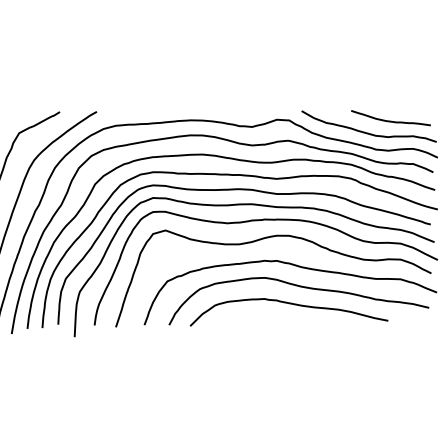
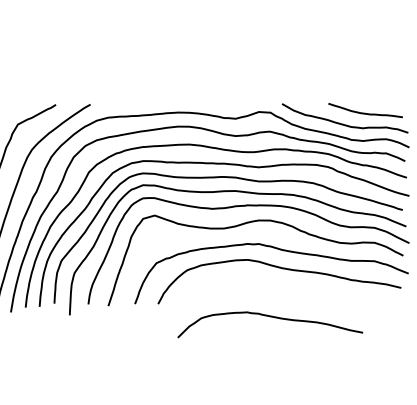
curve: (289, 304) -> (270, 317), moved

